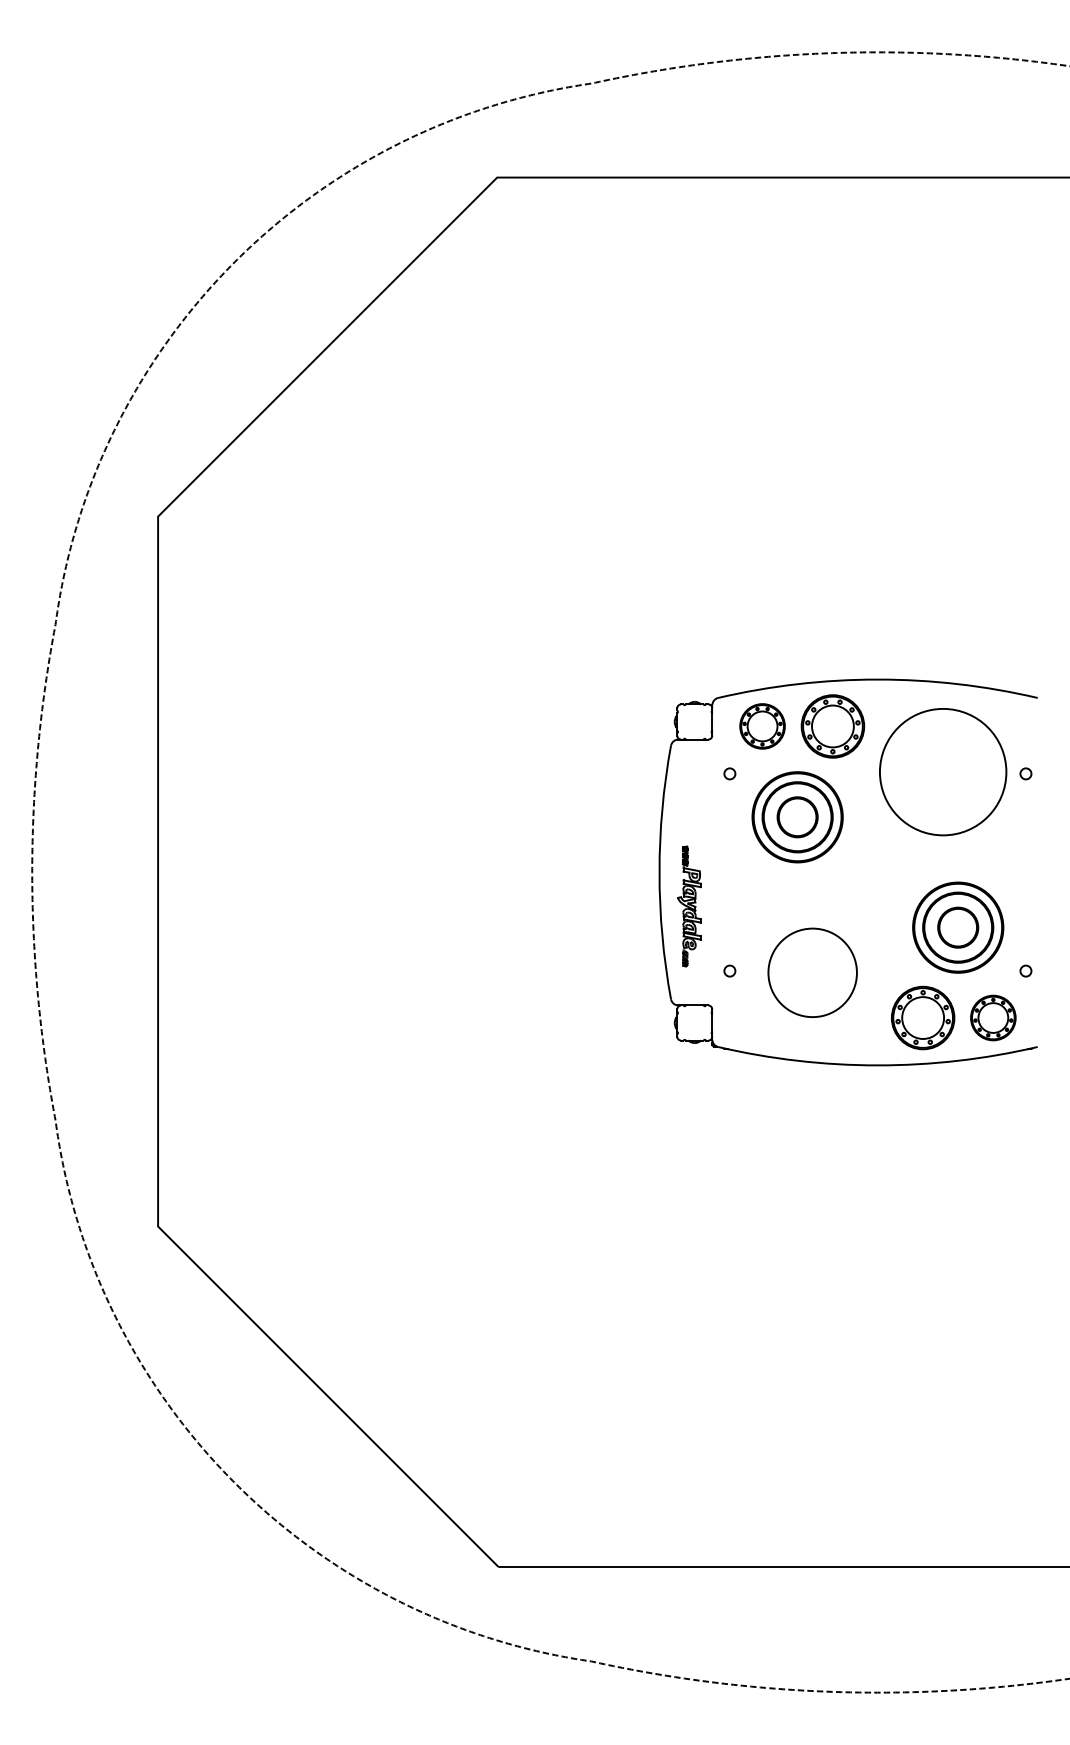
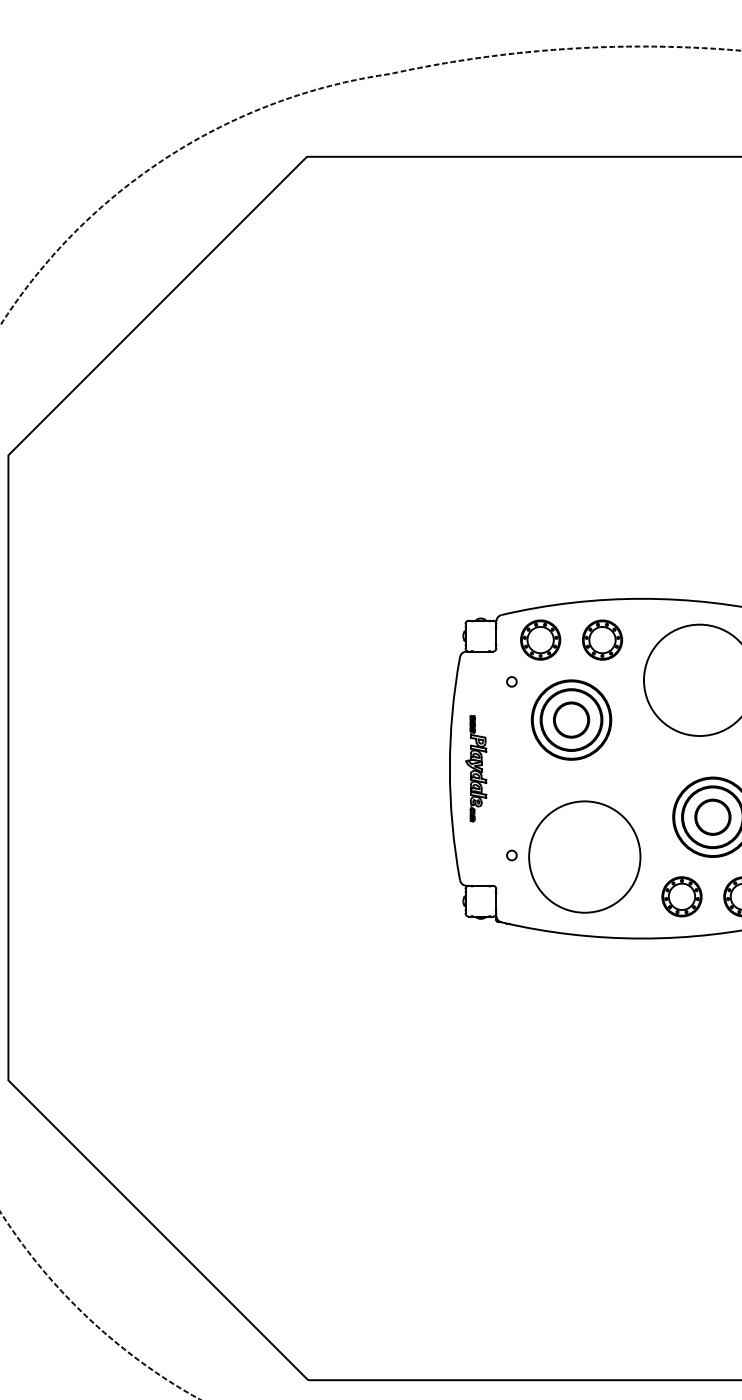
part: (832, 726) -> (602, 640), size x0.71
part: (689, 906) -> (476, 768), moved
circle: (812, 972) -> (584, 856), size x1.43
part: (922, 1017) -> (681, 896), size x0.71

